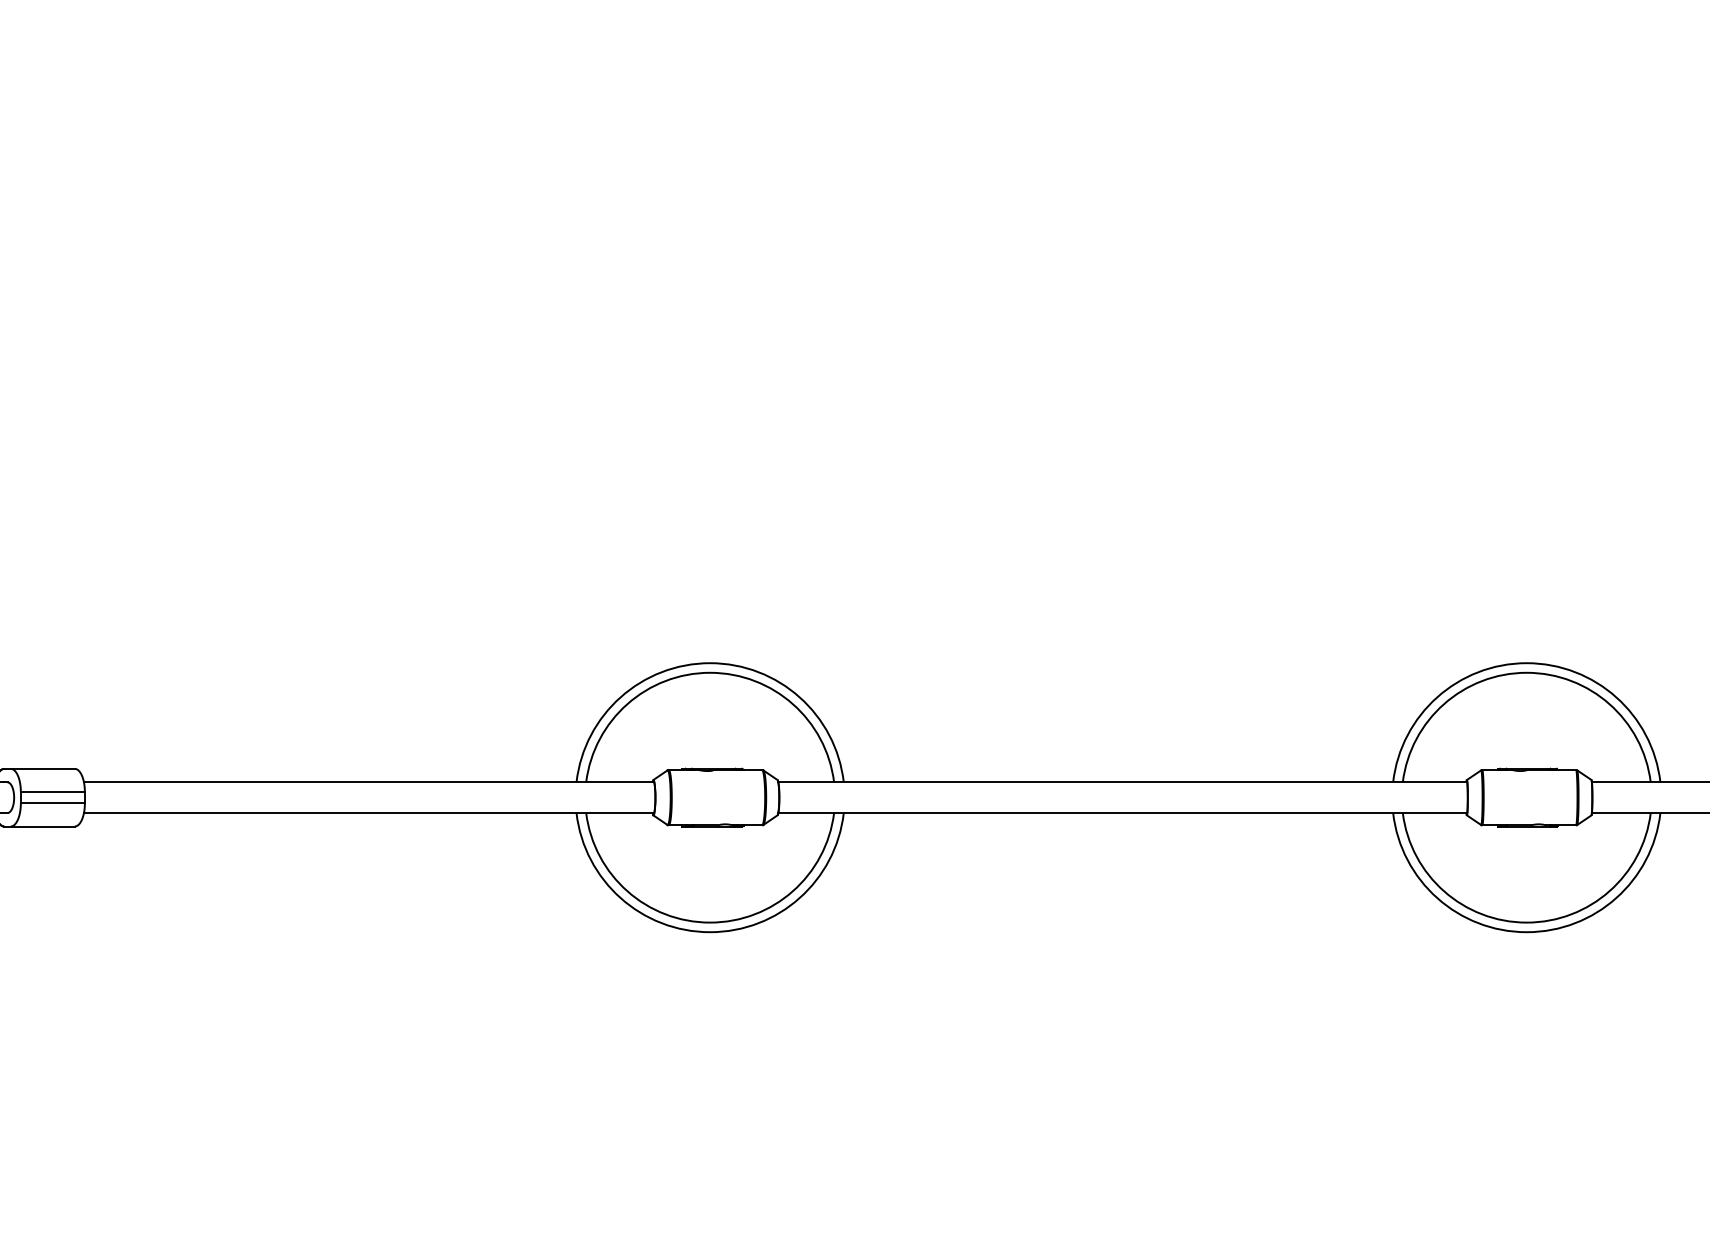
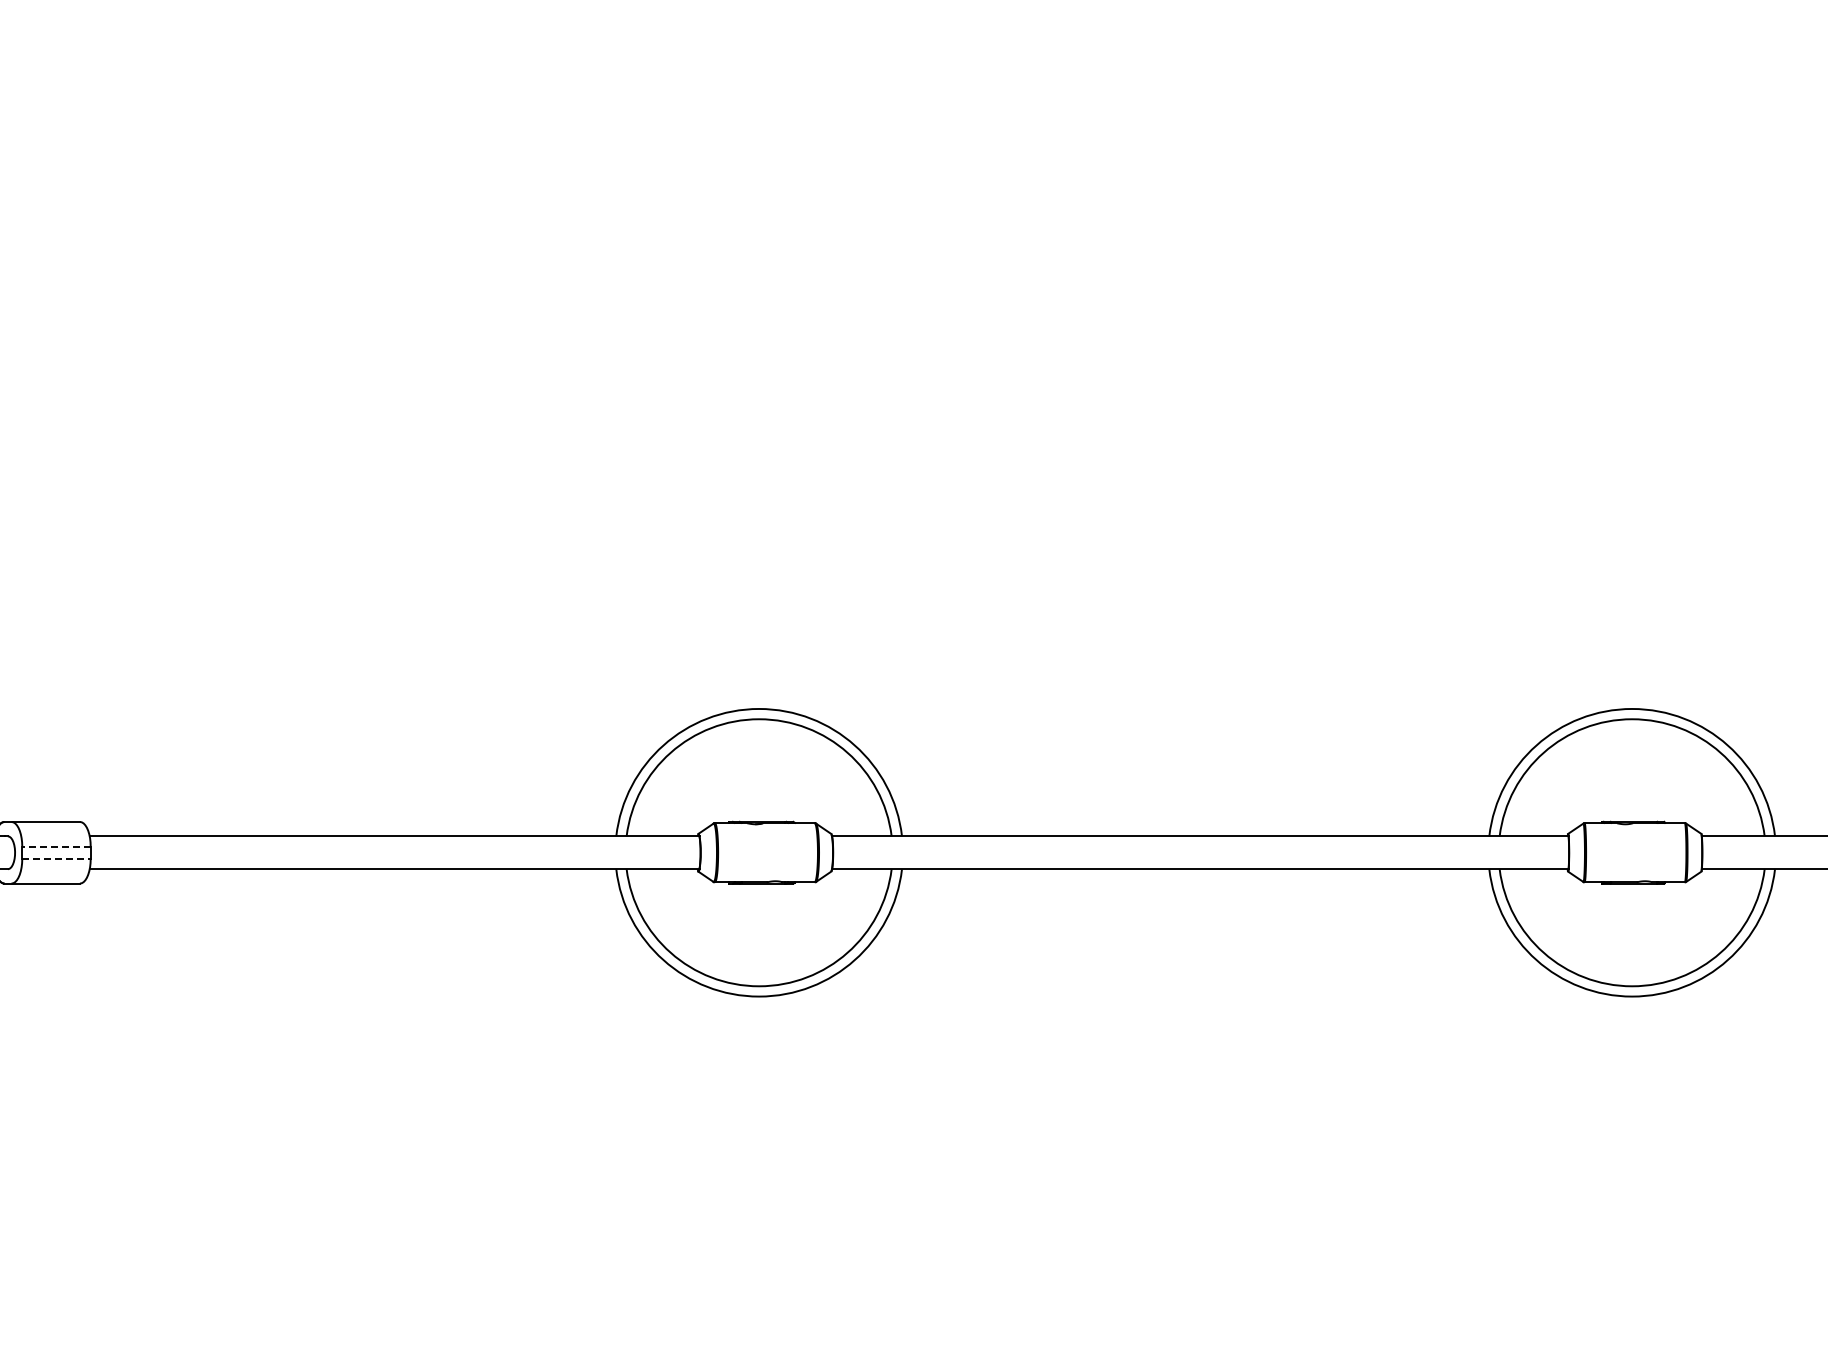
line: (52, 791) -> (56, 846), solid -> dashed
line: (53, 803) -> (57, 858), solid -> dashed

